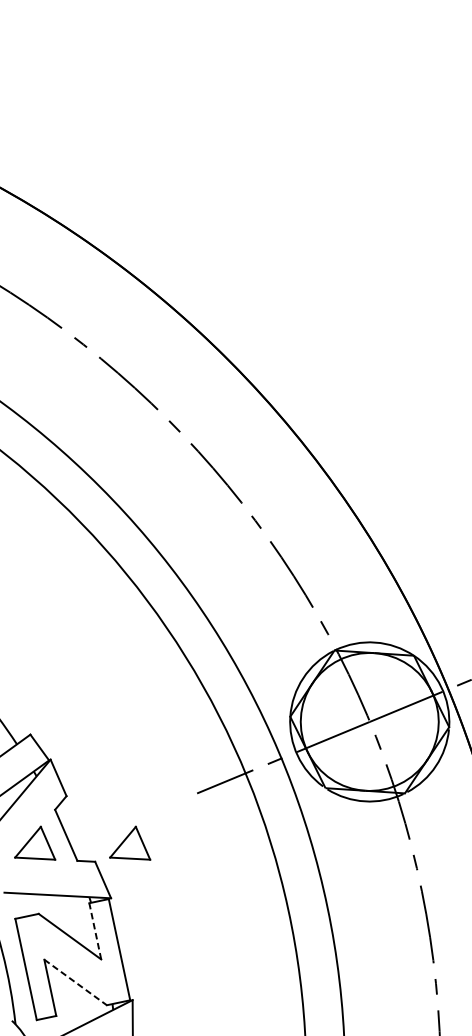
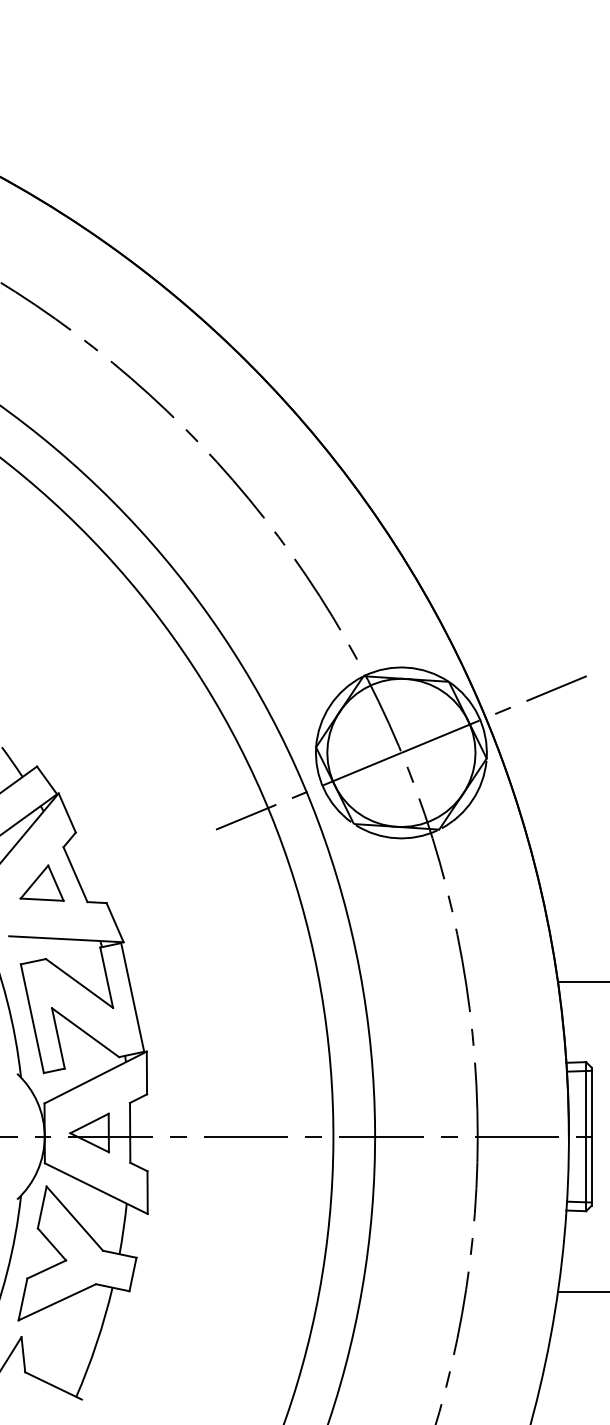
part: (129, 842) -> (143, 882), removed
line: (95, 931) -> (106, 977), dashed -> solid
line: (75, 982) -> (85, 1032), dashed -> solid

